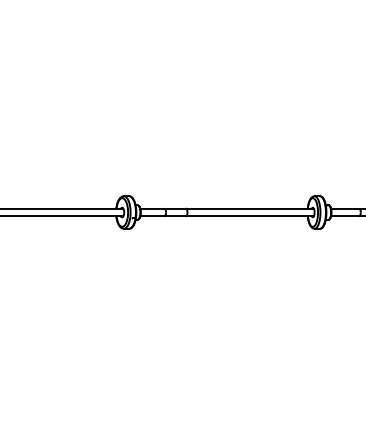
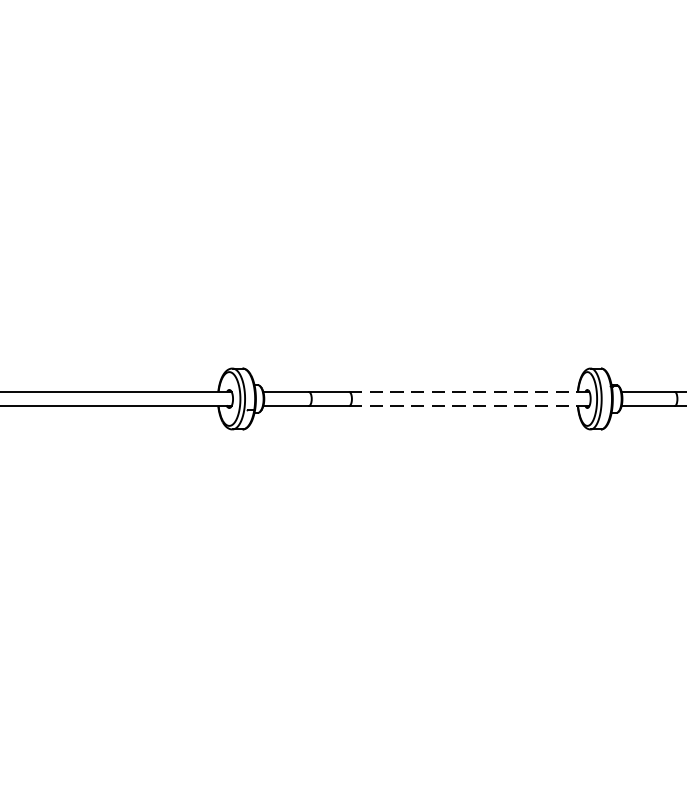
line: (249, 208) -> (468, 391), solid -> dashed
line: (250, 216) -> (470, 406), solid -> dashed

